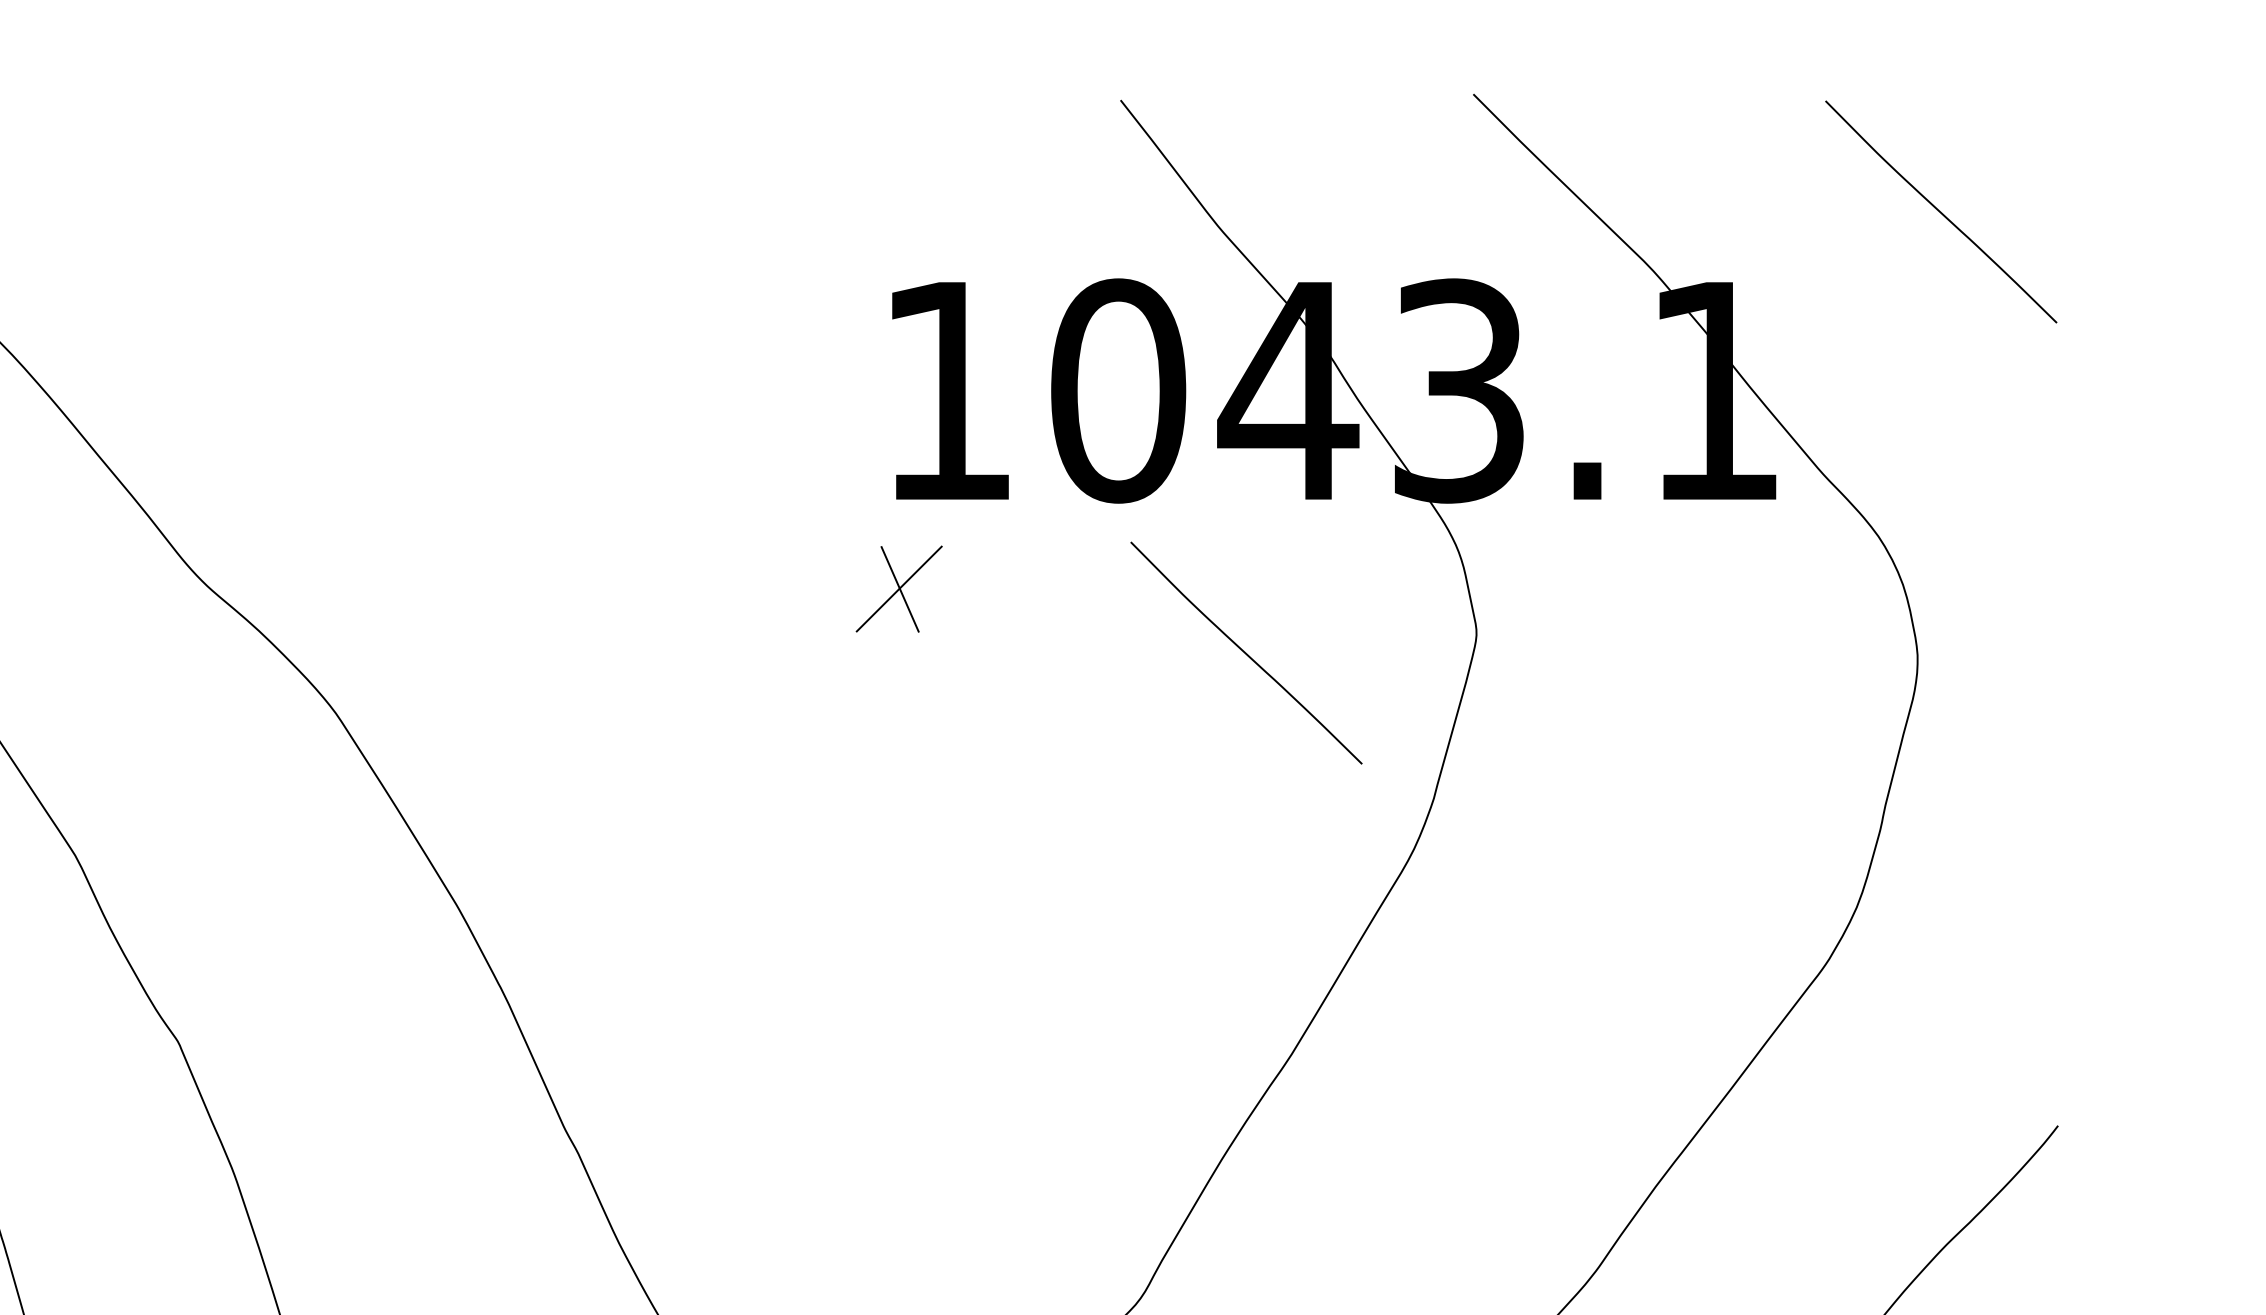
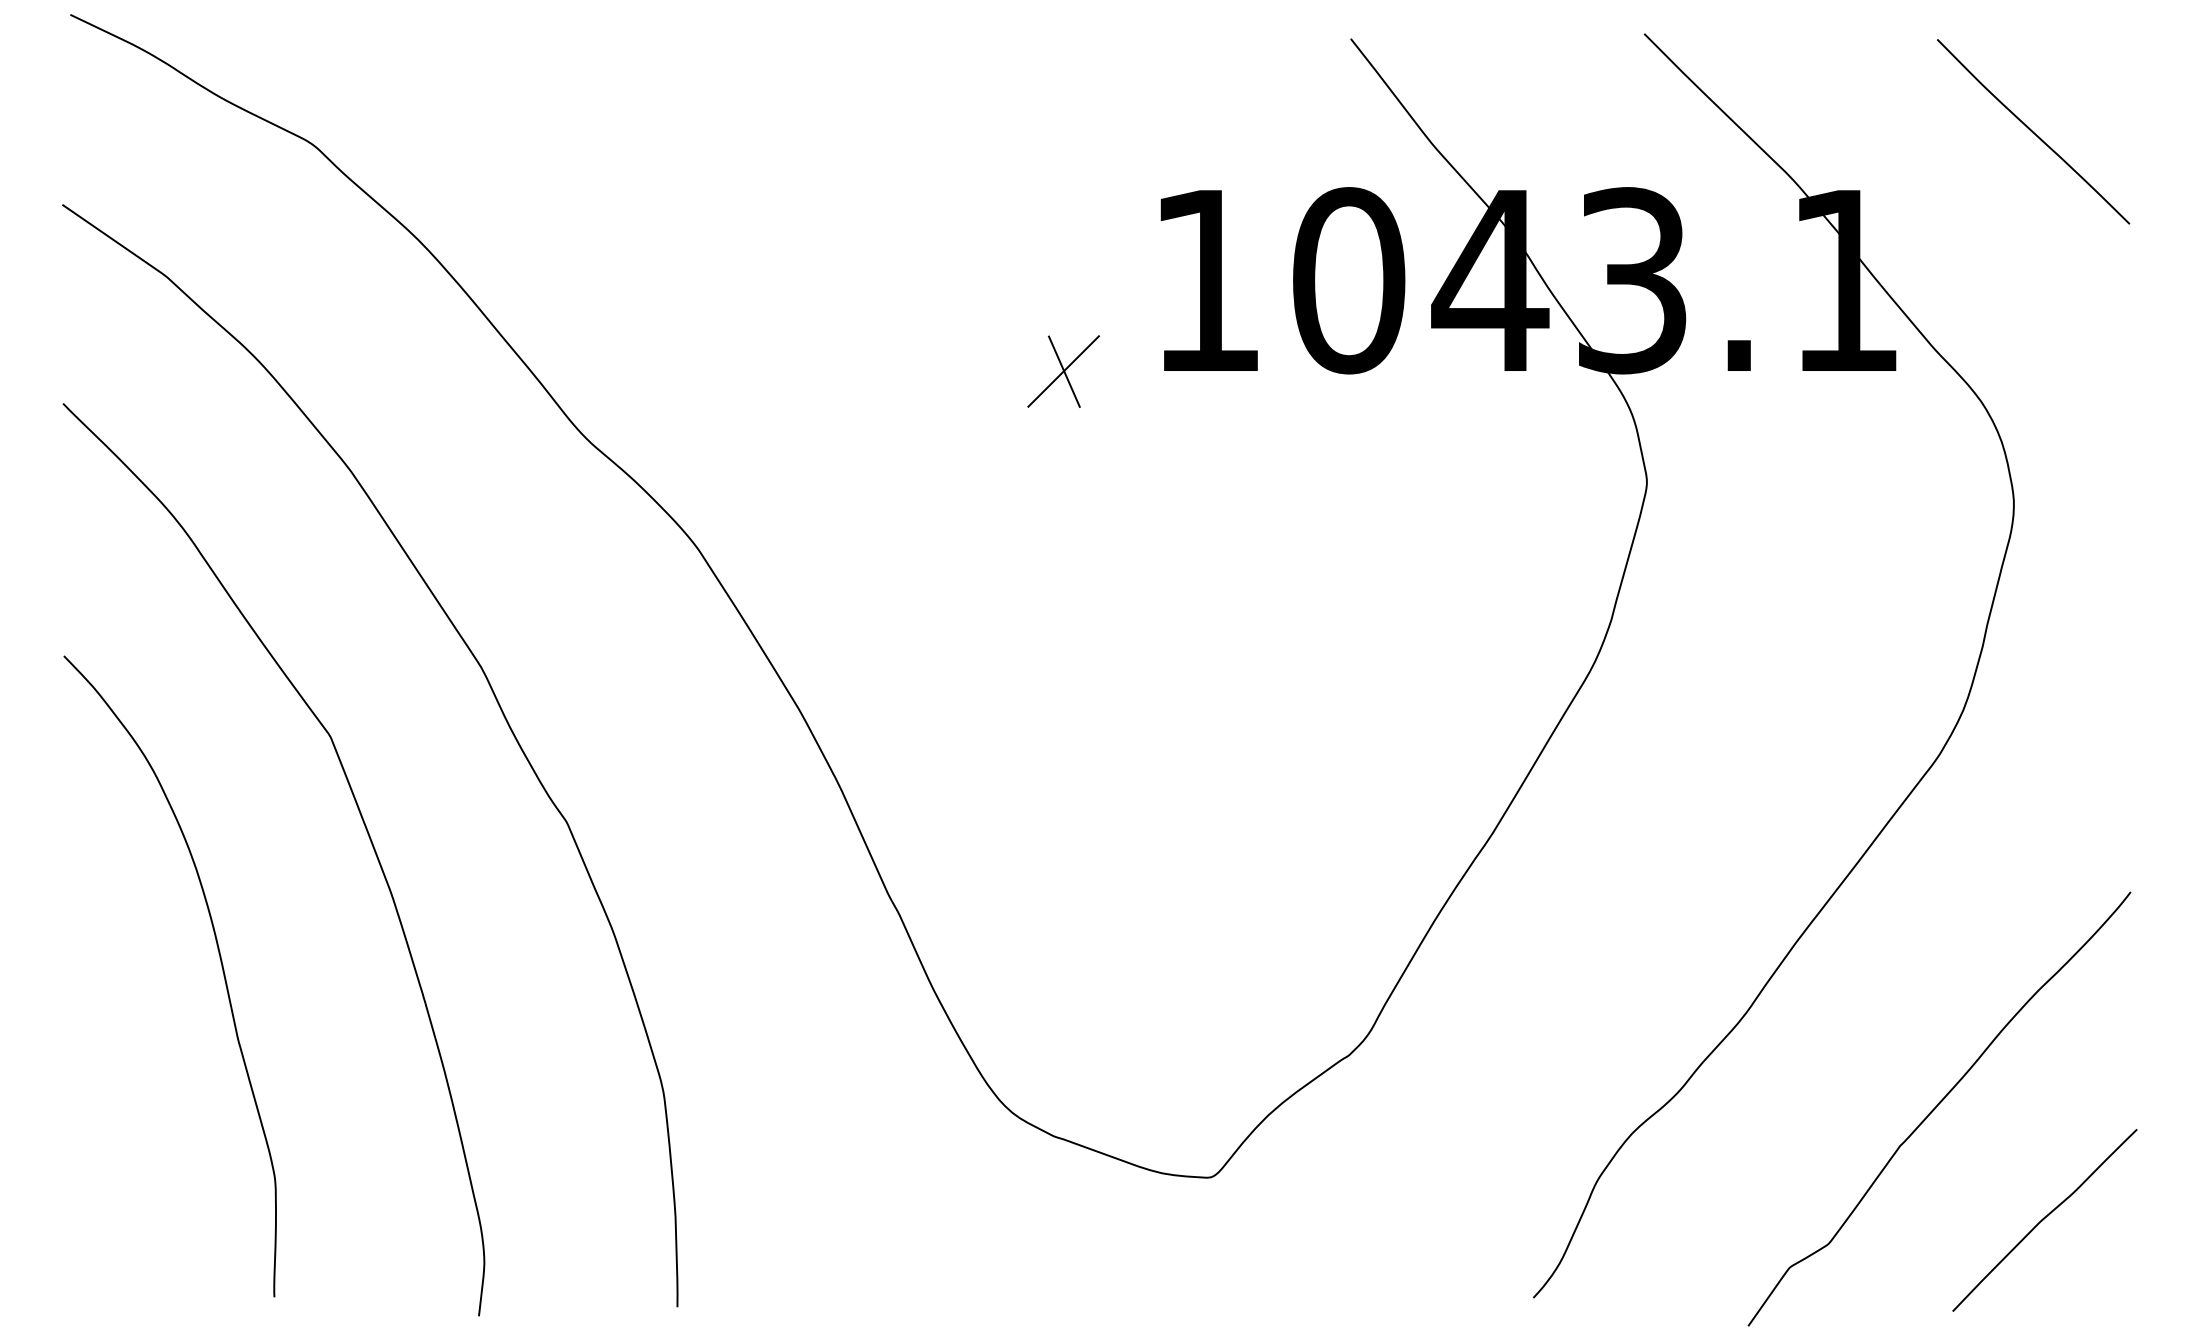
part: (899, 589) -> (1063, 371), moved
curve: (1246, 652) -> (1455, 498), removed

